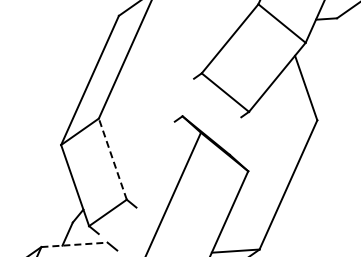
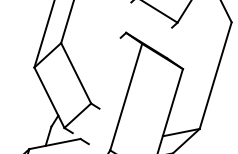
line: (112, 159) -> (75, 73), dashed -> solid
line: (75, 244) -> (55, 143), dashed -> solid

